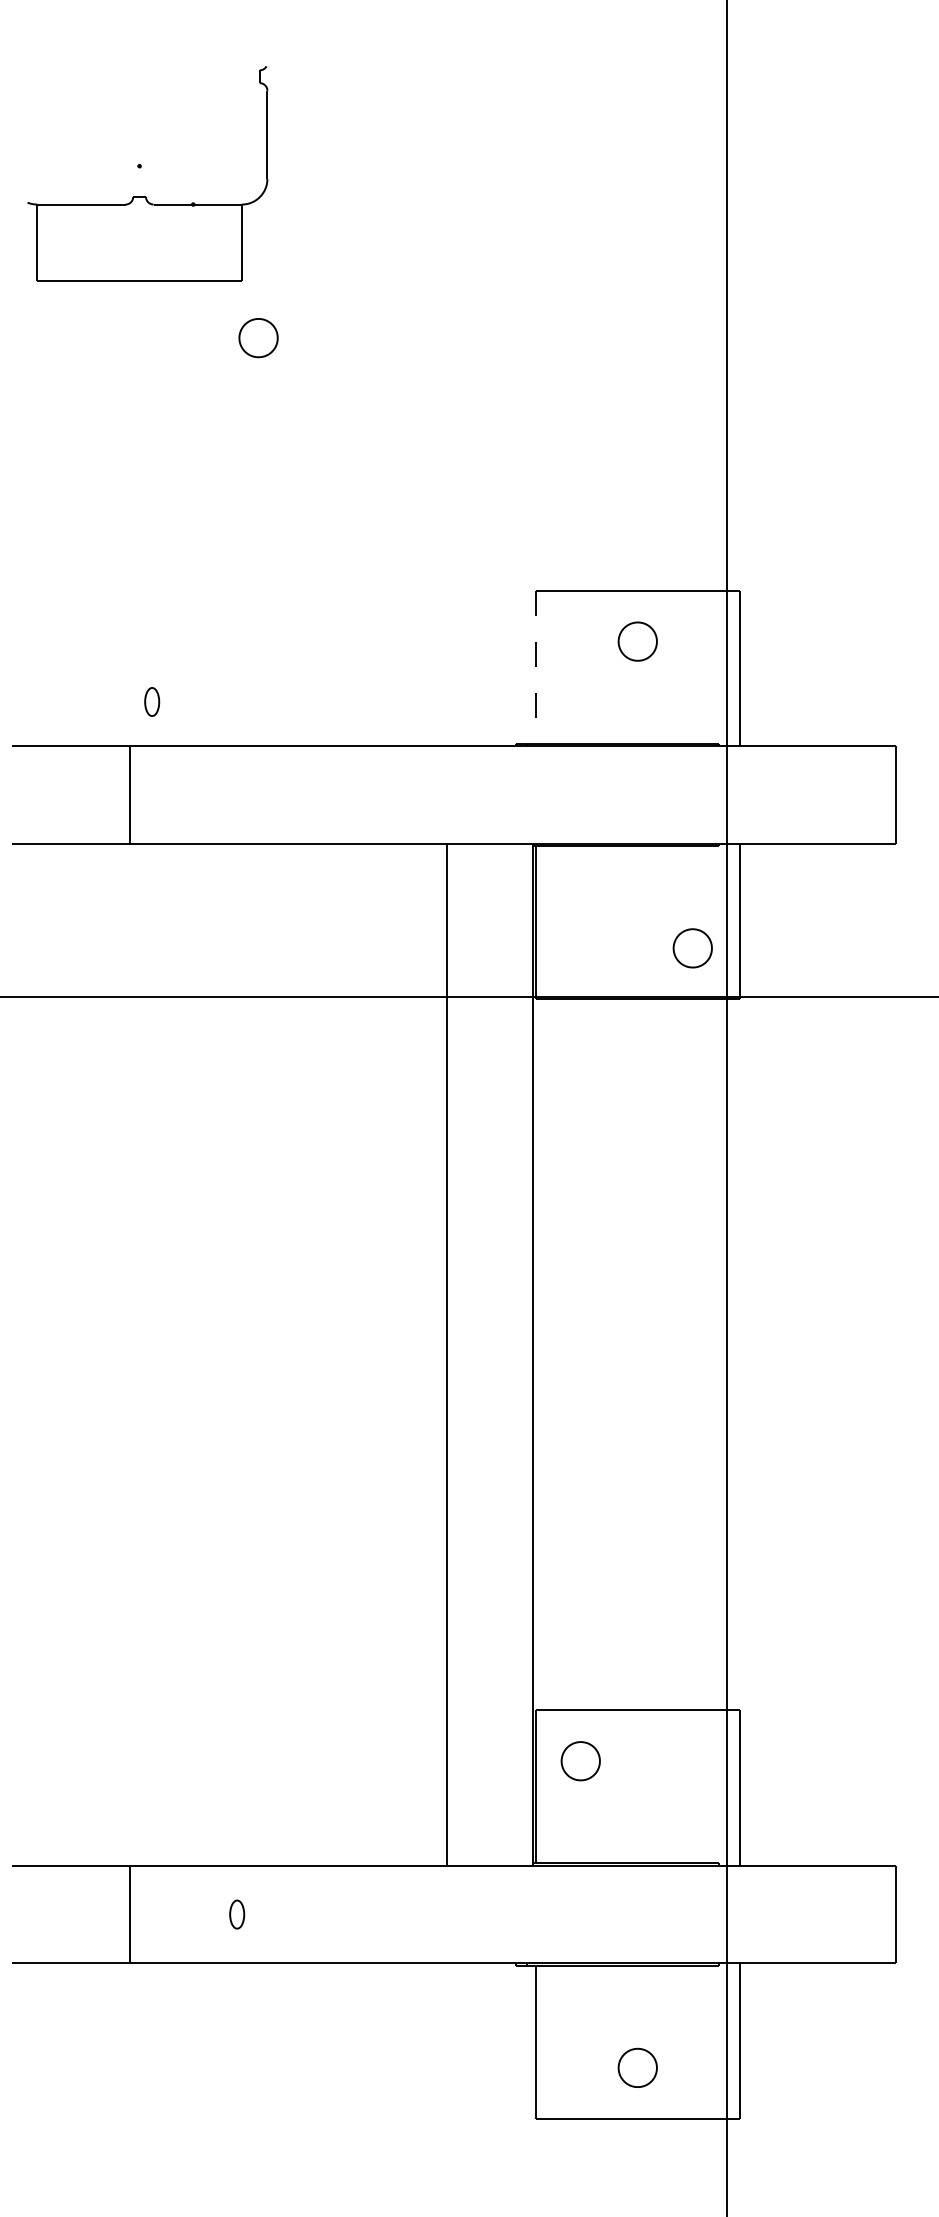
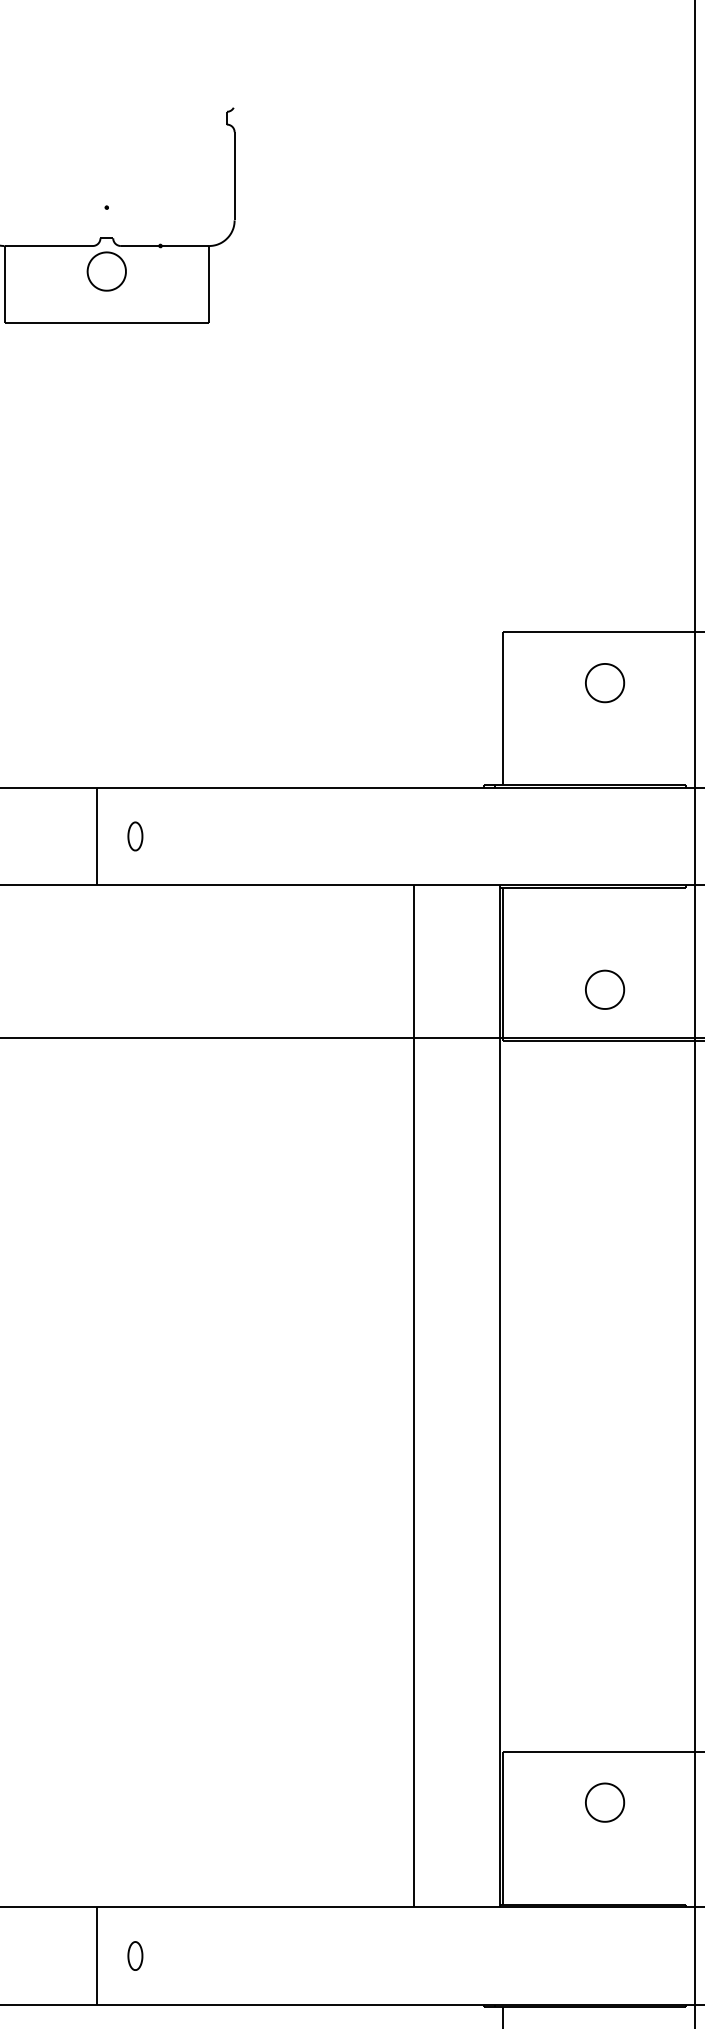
part: (258, 338) -> (106, 271), moved
line: (535, 667) -> (502, 708), dashed -> solid
part: (152, 701) -> (135, 835), moved
part: (692, 948) -> (604, 989), moved
part: (580, 1761) -> (604, 1802), moved
part: (237, 1914) -> (135, 1955), moved

